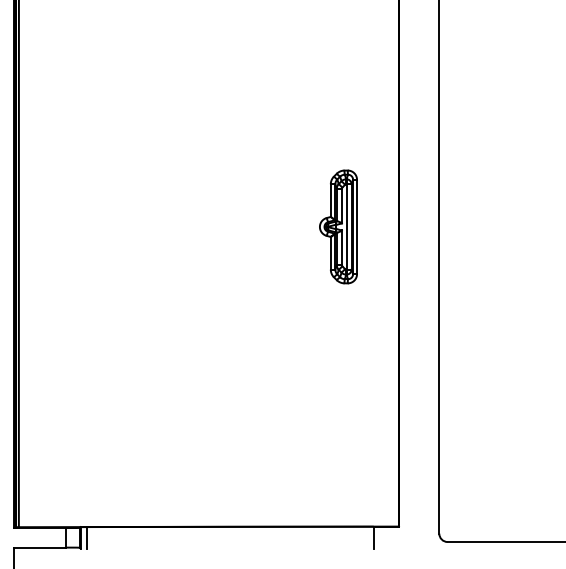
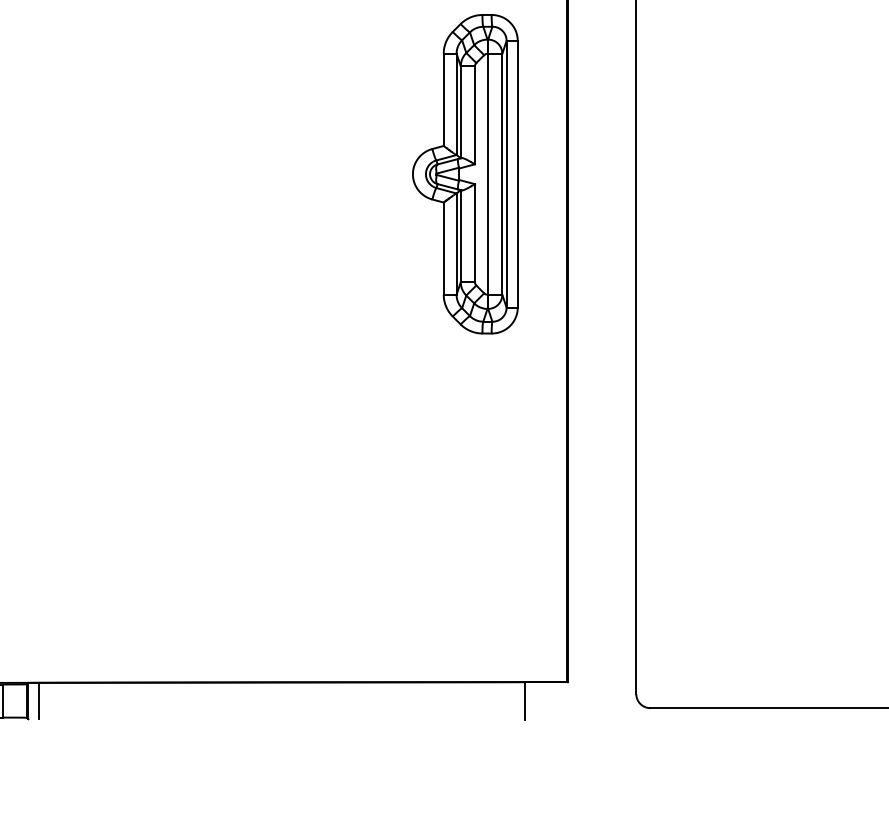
part: (338, 226) -> (465, 173), size x1.67

